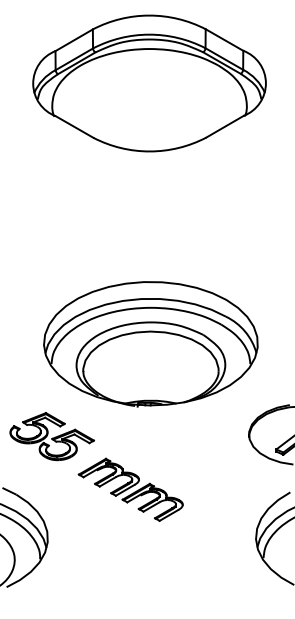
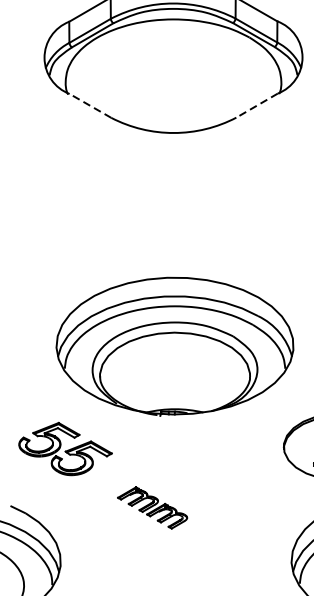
line: (224, 126) -> (256, 105), solid -> dashed
line: (74, 127) -> (90, 106), solid -> dashed
part: (130, 489) -> (152, 507), size x0.6

